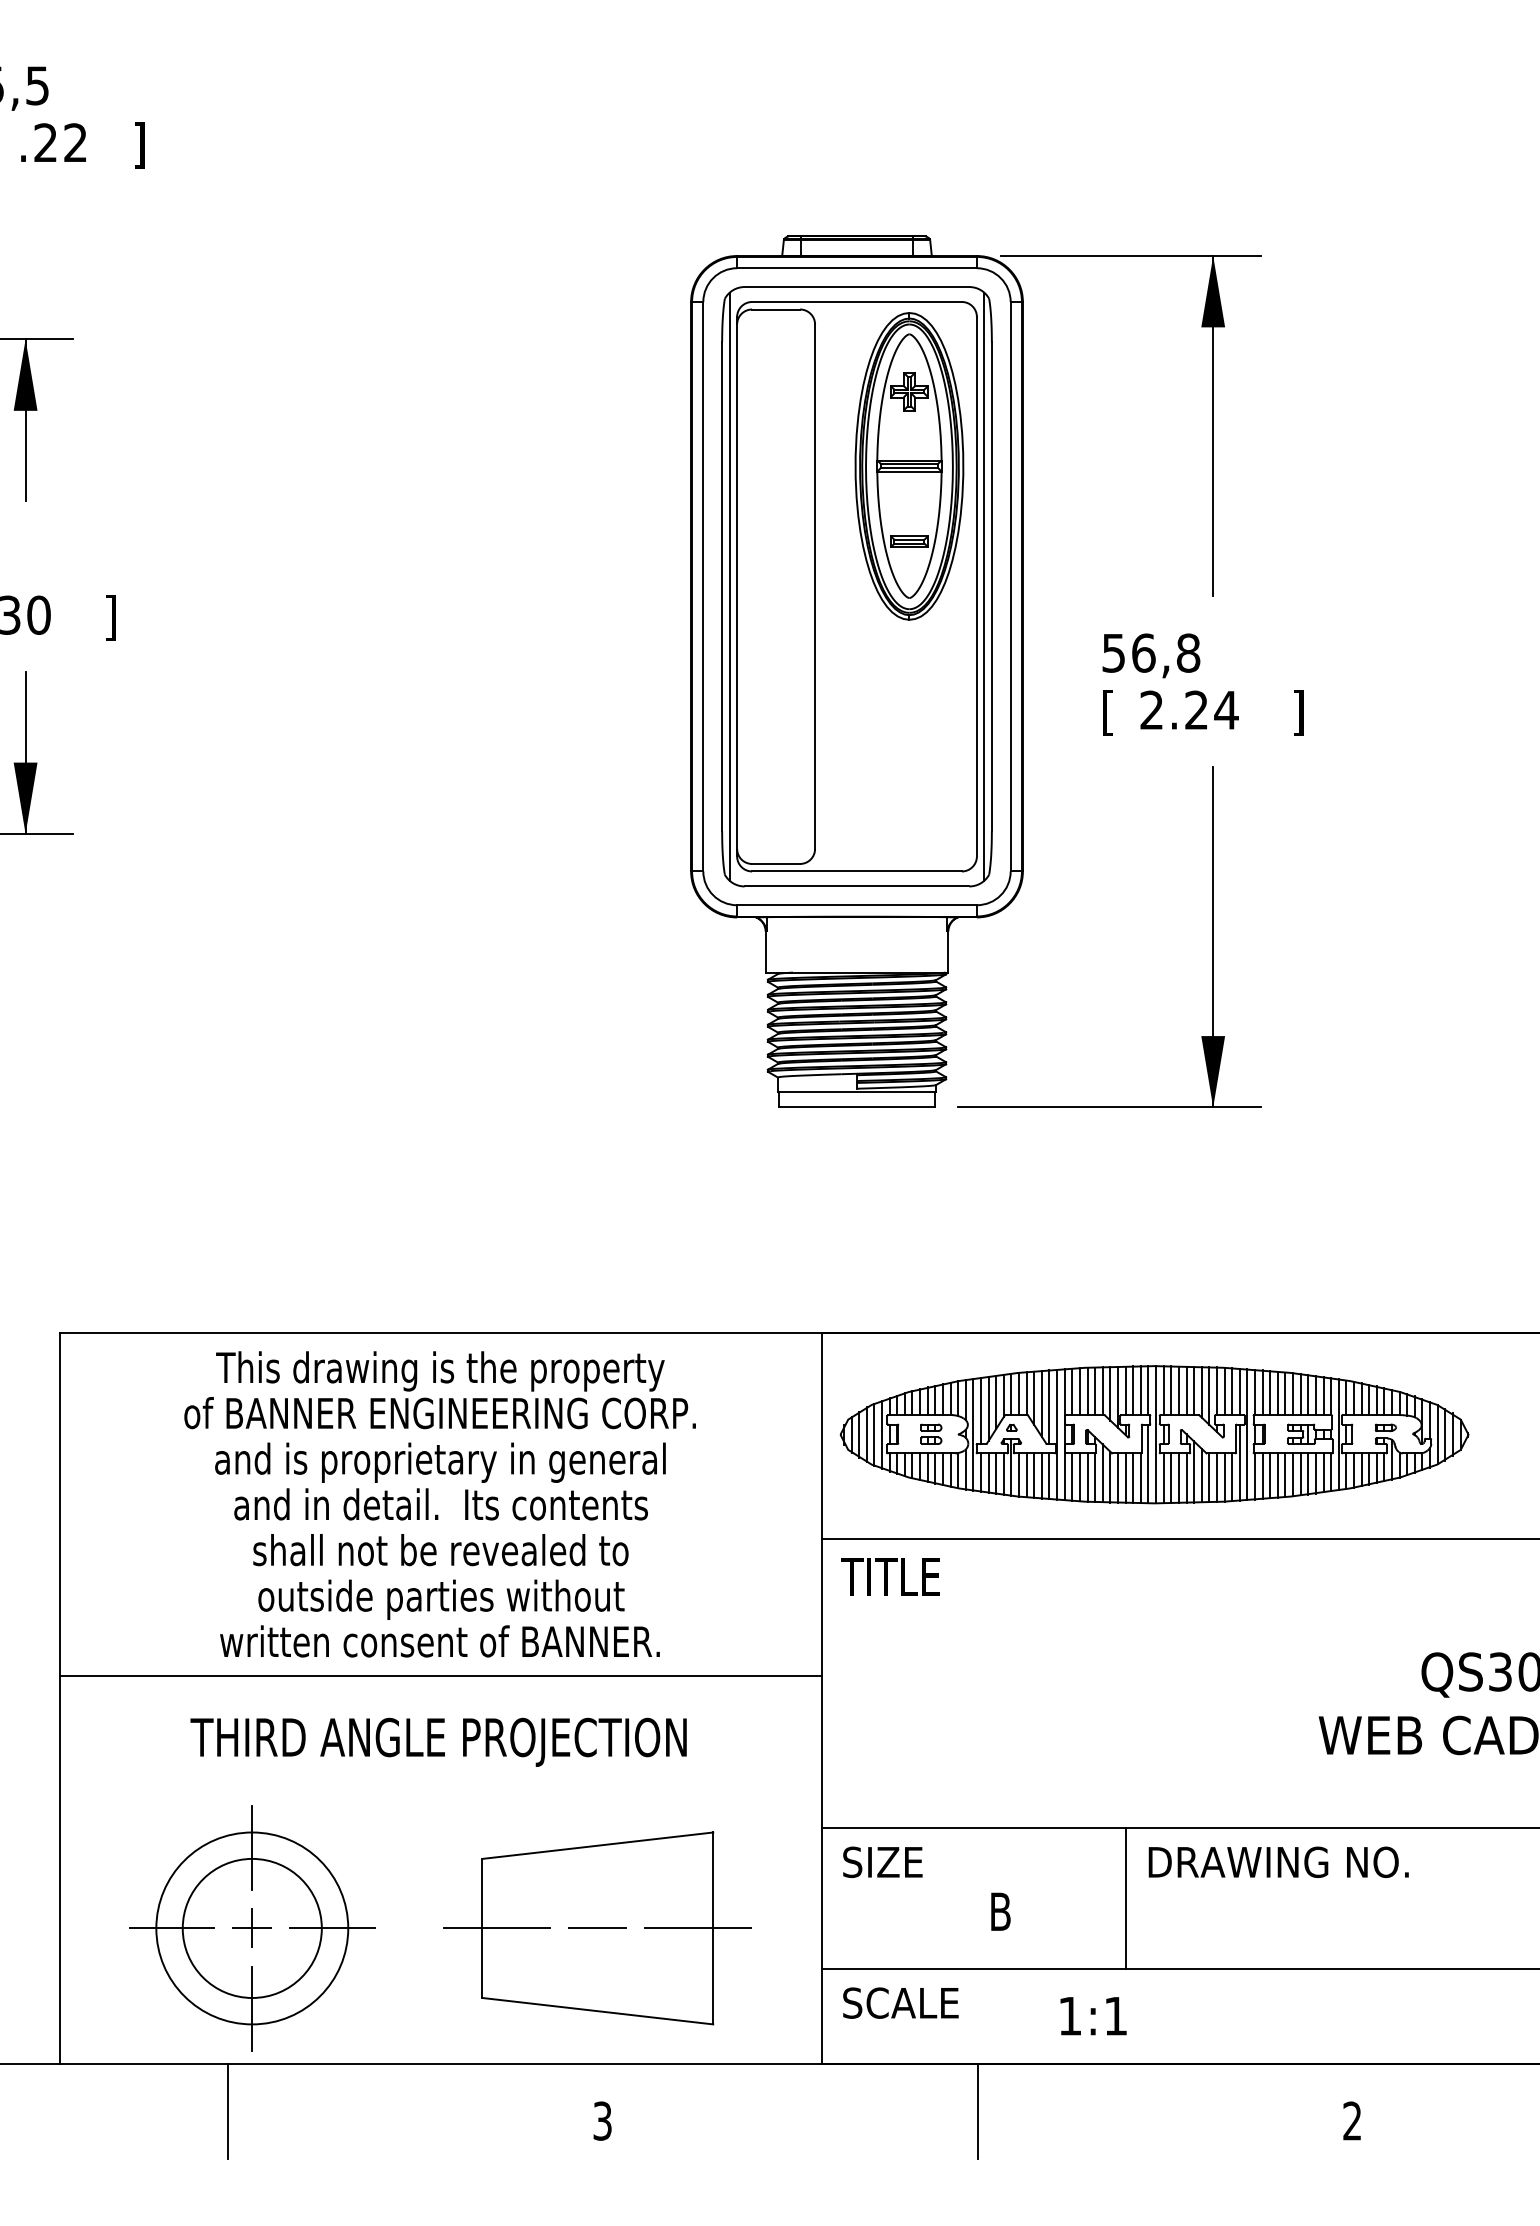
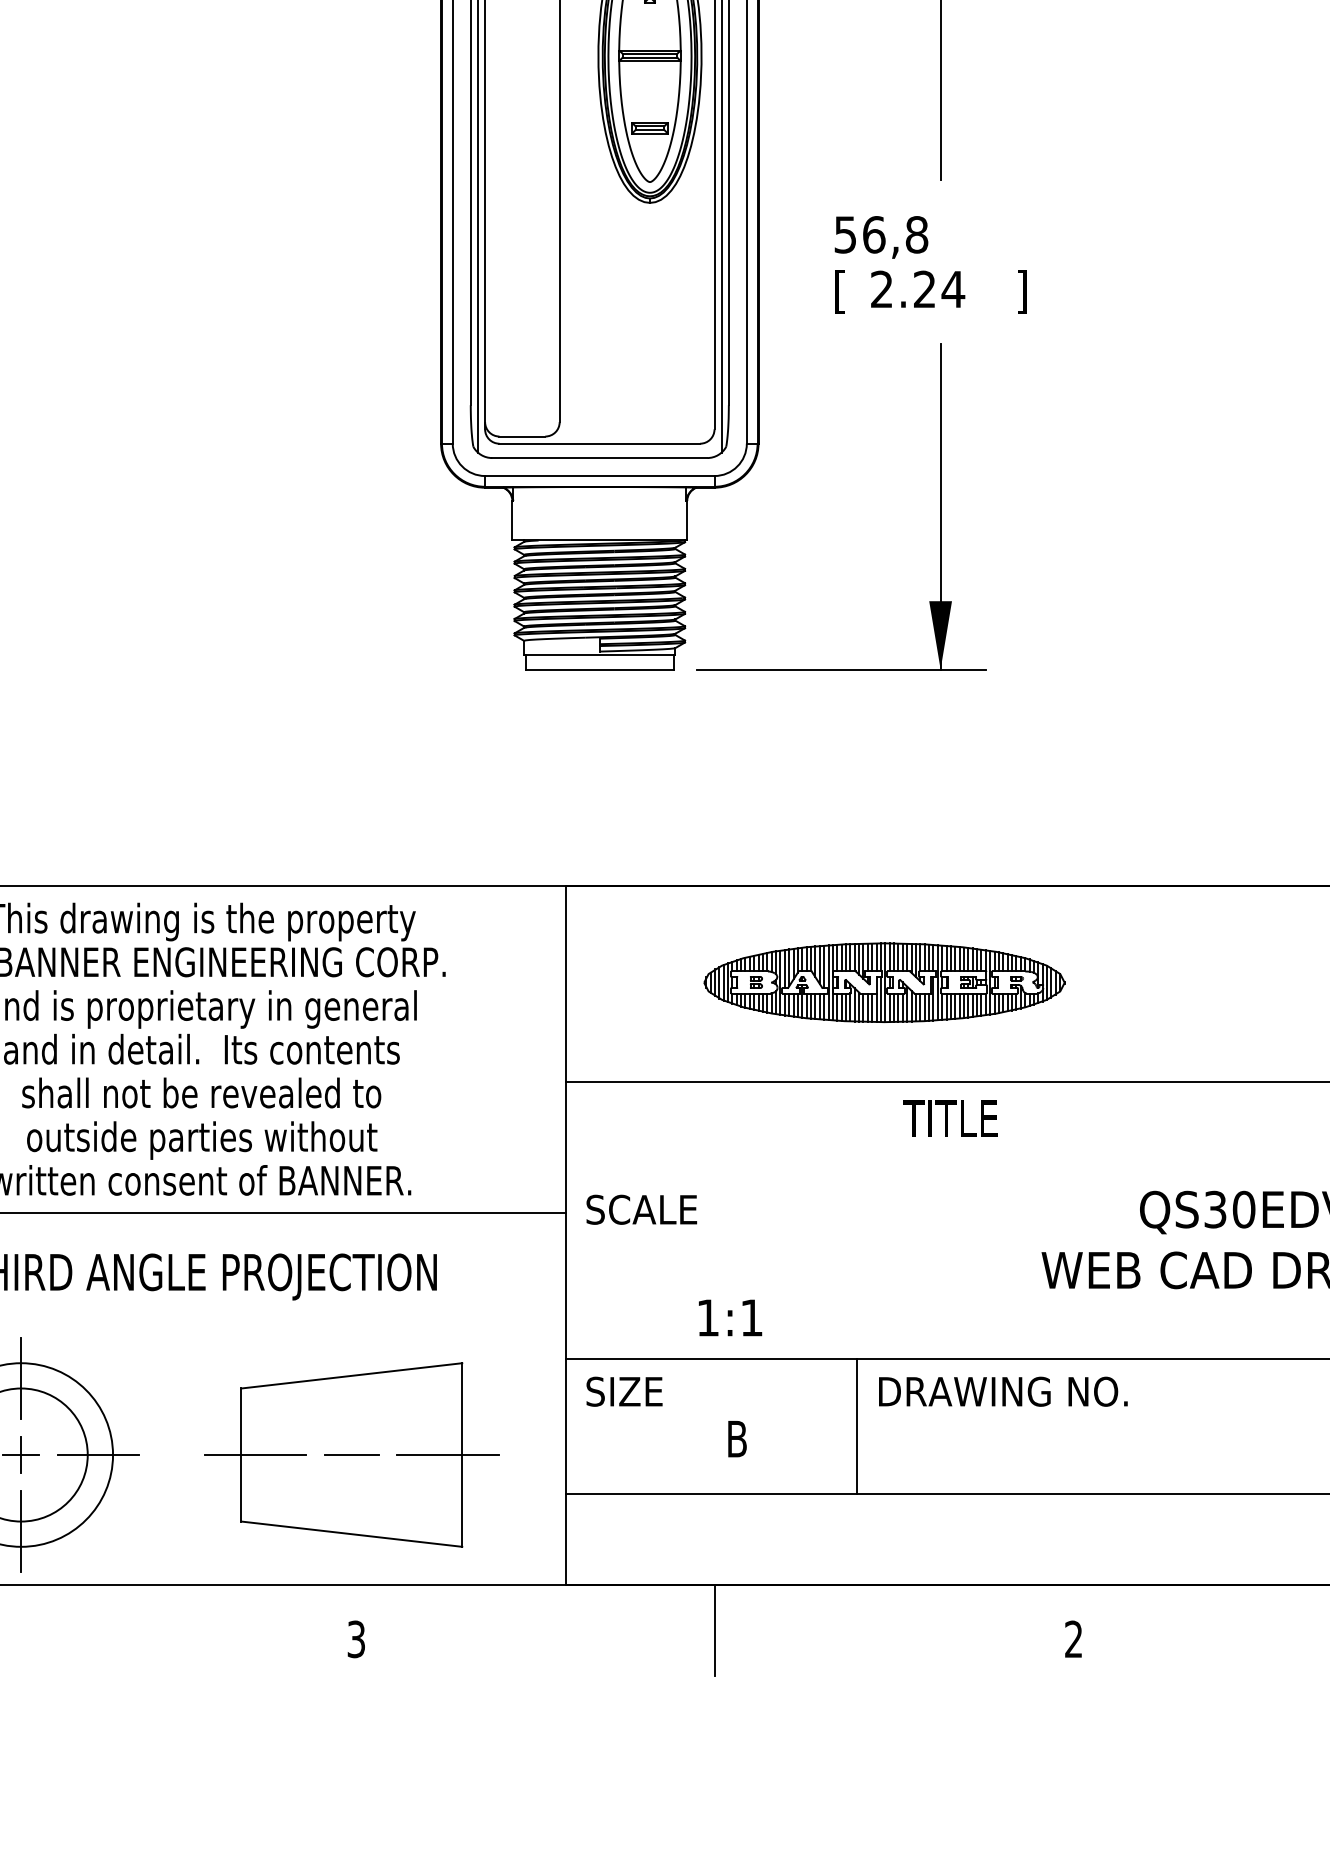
part: (1154, 1434) -> (884, 982), size x0.6
text: (890, 1576) -> (950, 1118), moved
text: (900, 2002) -> (641, 1209), moved
text: (1093, 2016) -> (730, 1318), moved

